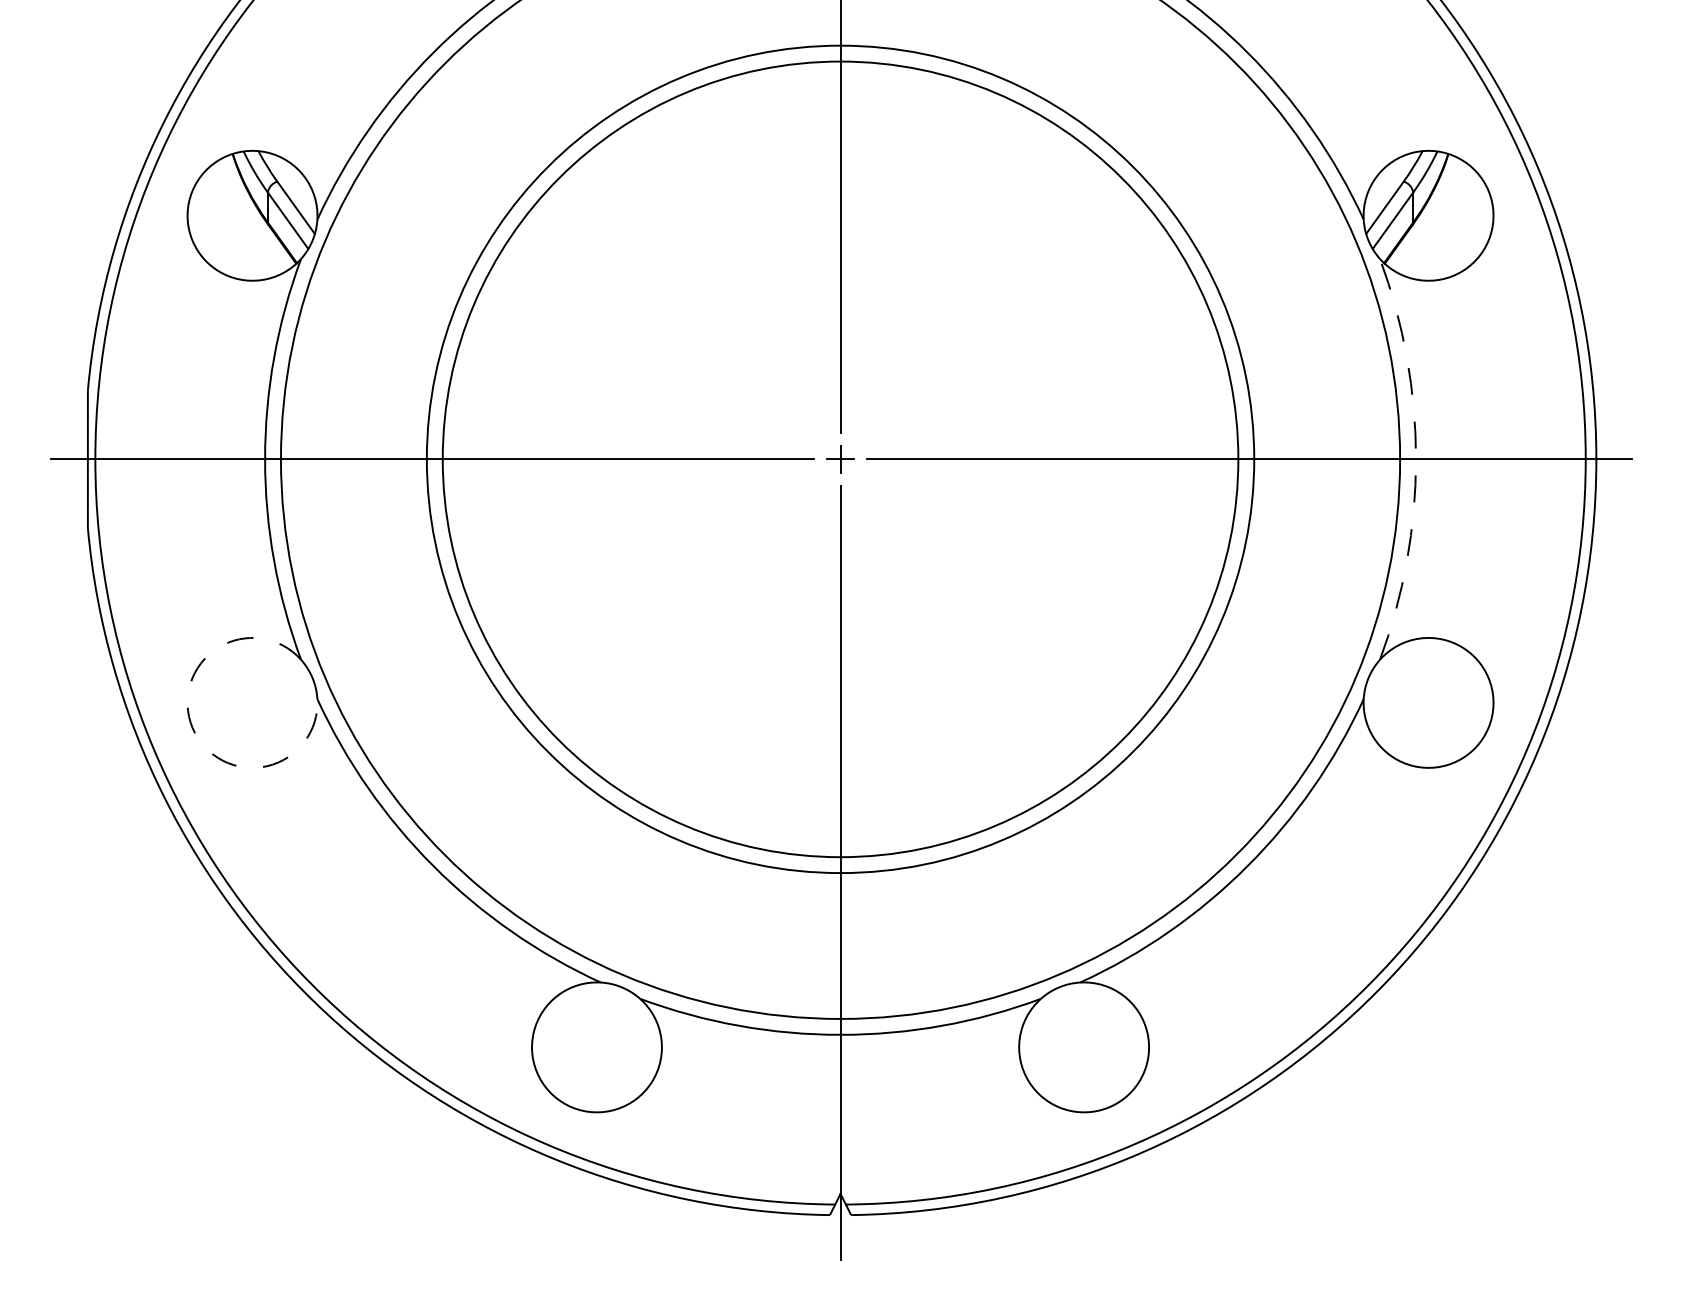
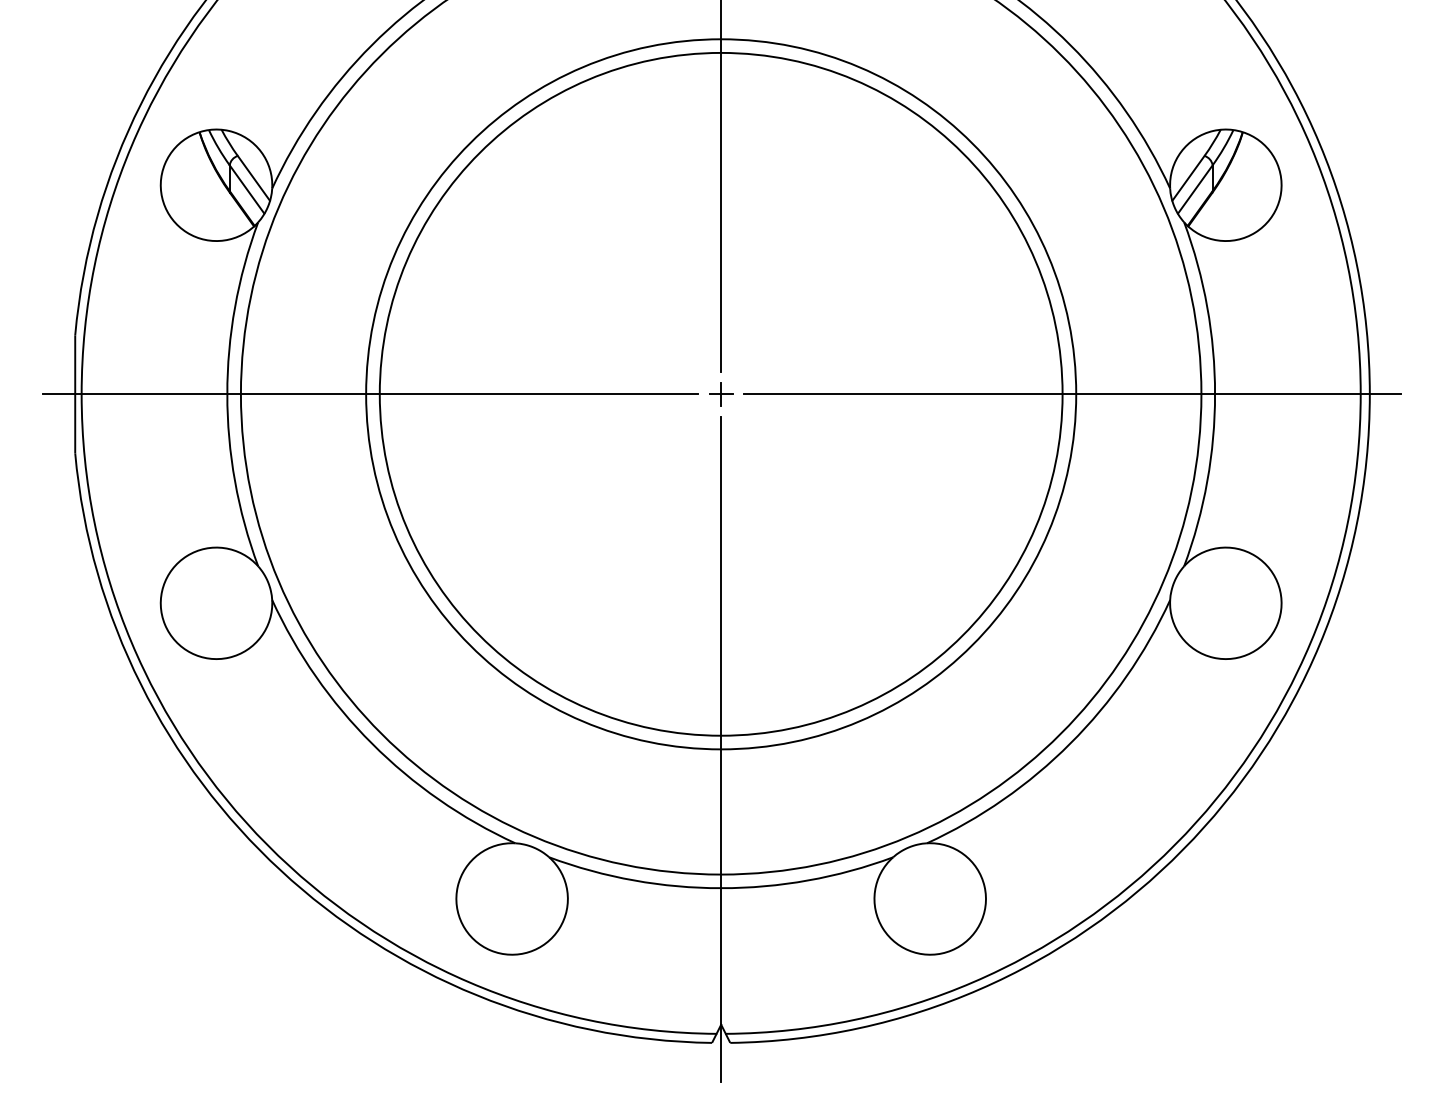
arc: (1416, 459) -> (1215, 394), dashed -> solid
arc: (193, 727) -> (165, 624), dashed -> solid

